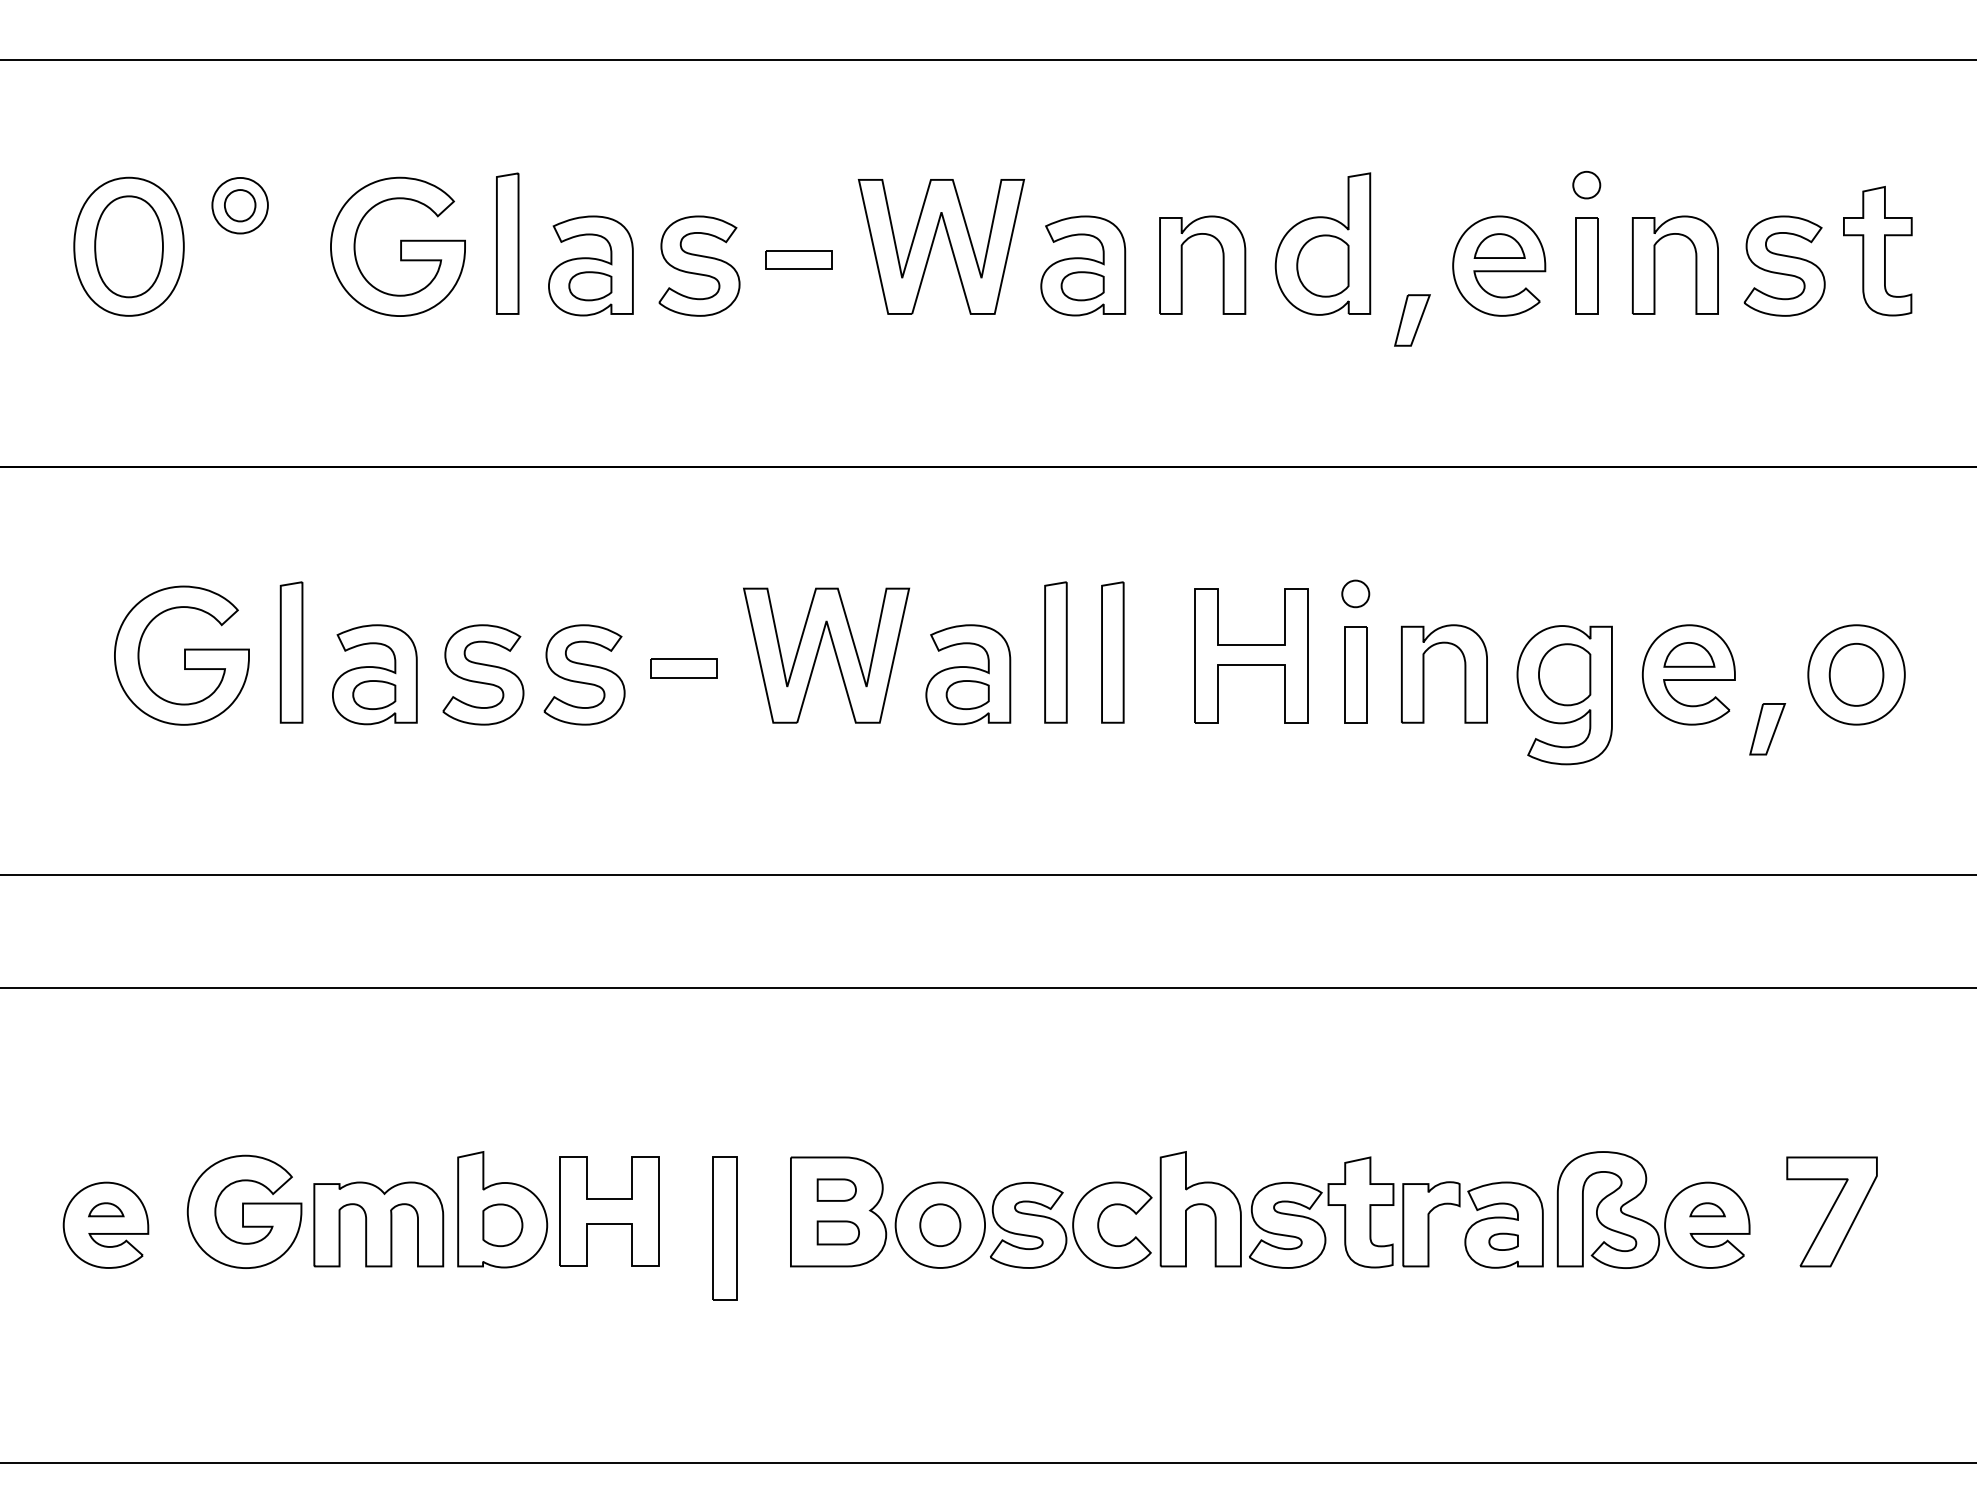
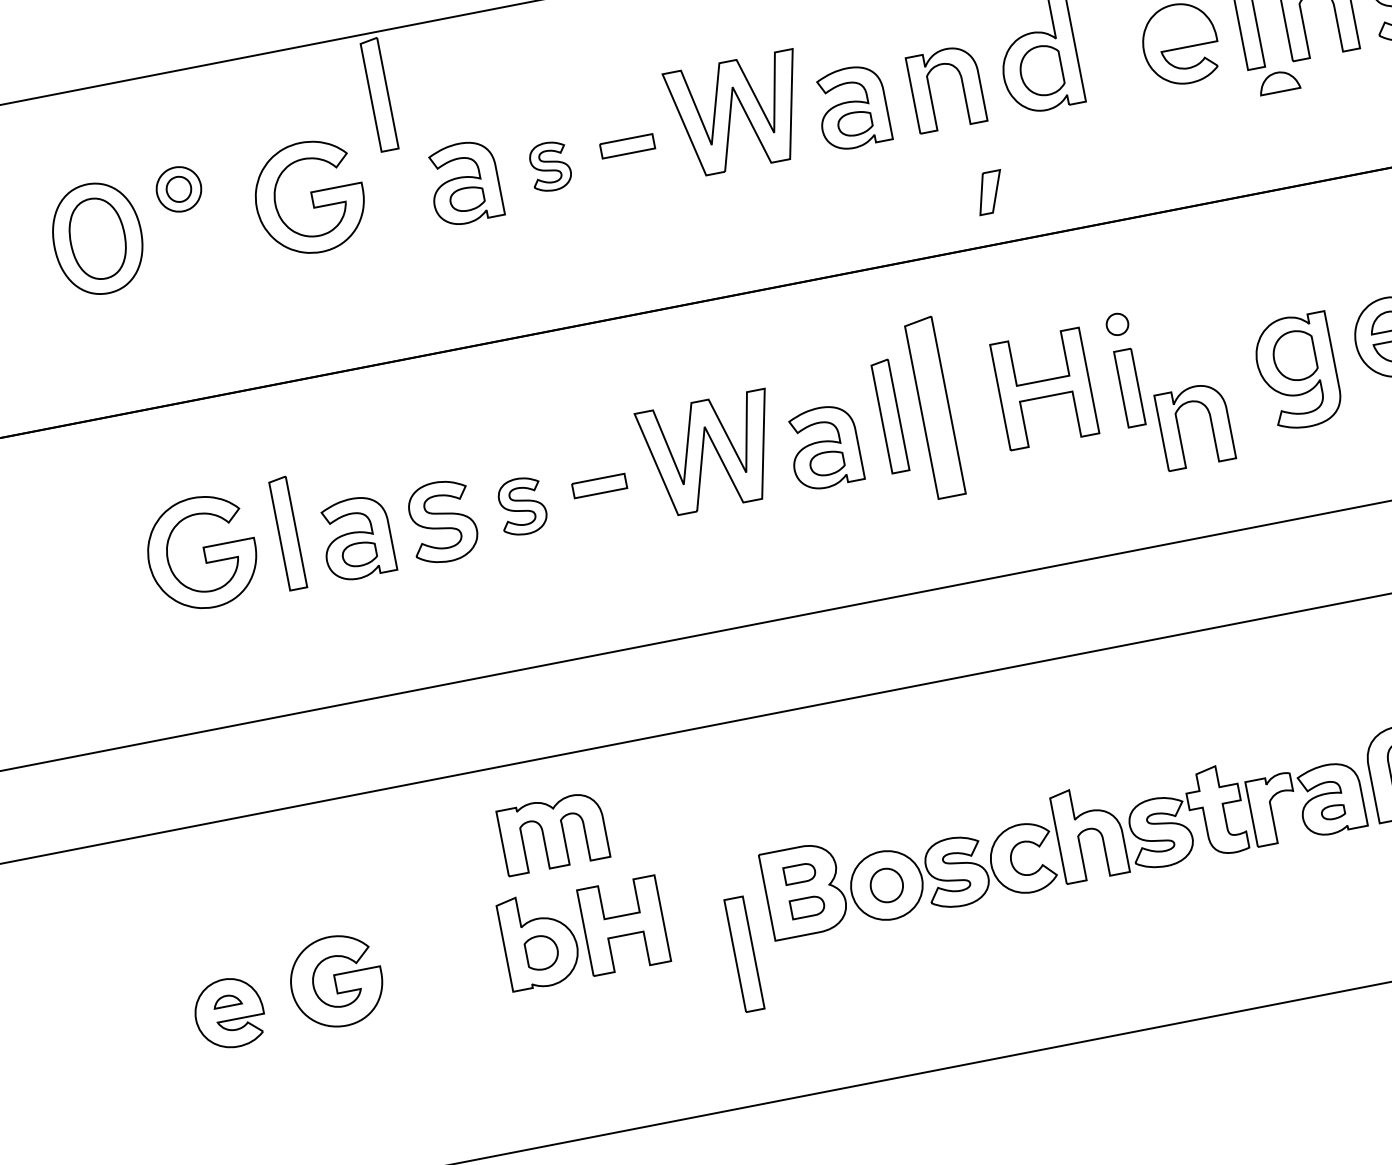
part: (507, 243) -> (379, 94), moved
part: (1499, 245) -> (1278, 81), moved
part: (699, 265) -> (550, 166), size x0.6
part: (1412, 320) -> (990, 192), moved
part: (1112, 652) -> (934, 407), size x1.6
part: (1424, 673) -> (1179, 429), moved
part: (584, 674) -> (522, 506), size x0.7
part: (378, 1224) -> (553, 833), moved
part: (724, 1228) -> (744, 954), moved

